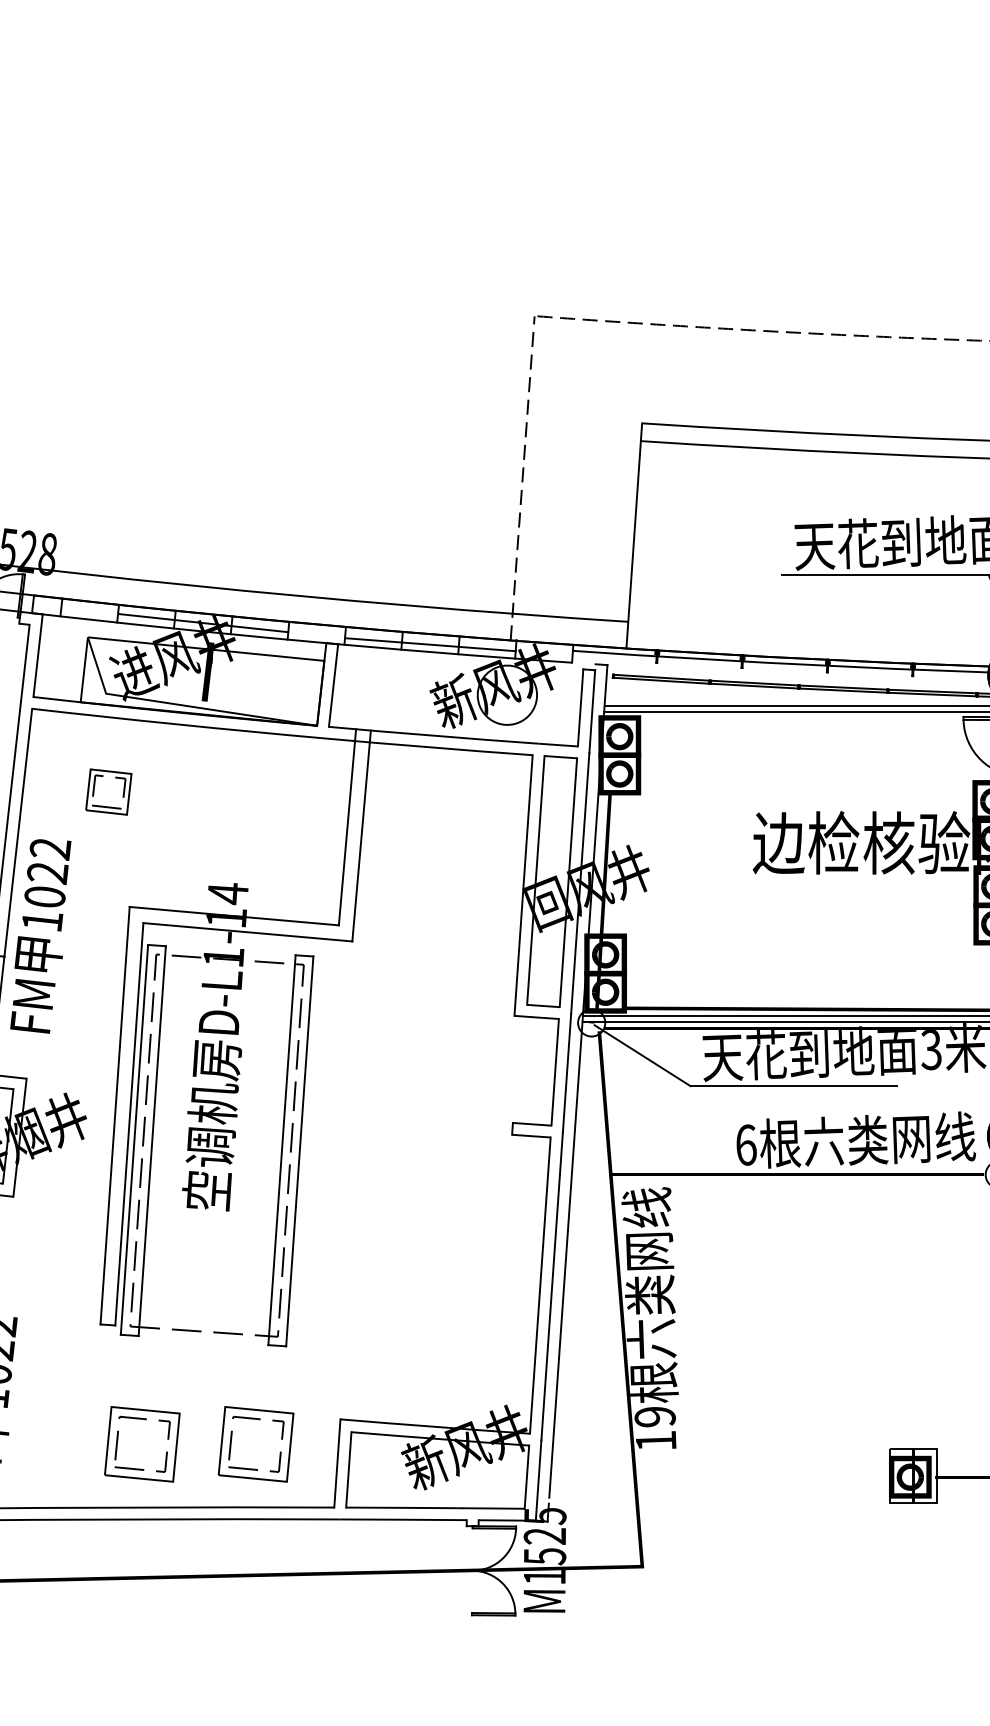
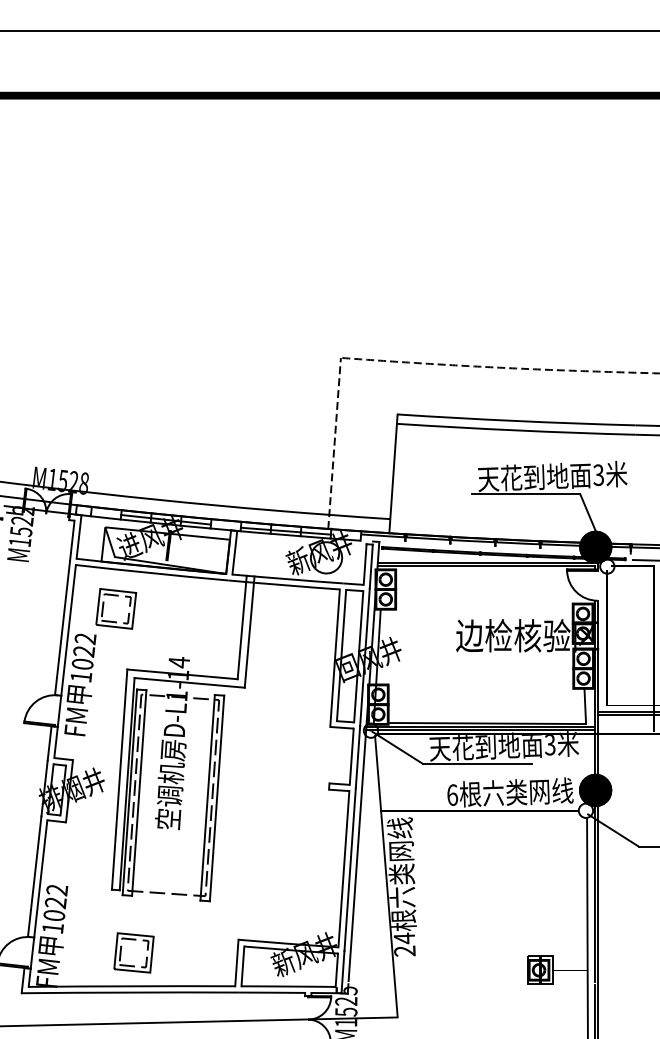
part: (109, 791) -> (116, 608), size x1.67
text: (655, 1428) -> (404, 944), 19 -> 24
part: (255, 1443) -> (193, 952), removed

